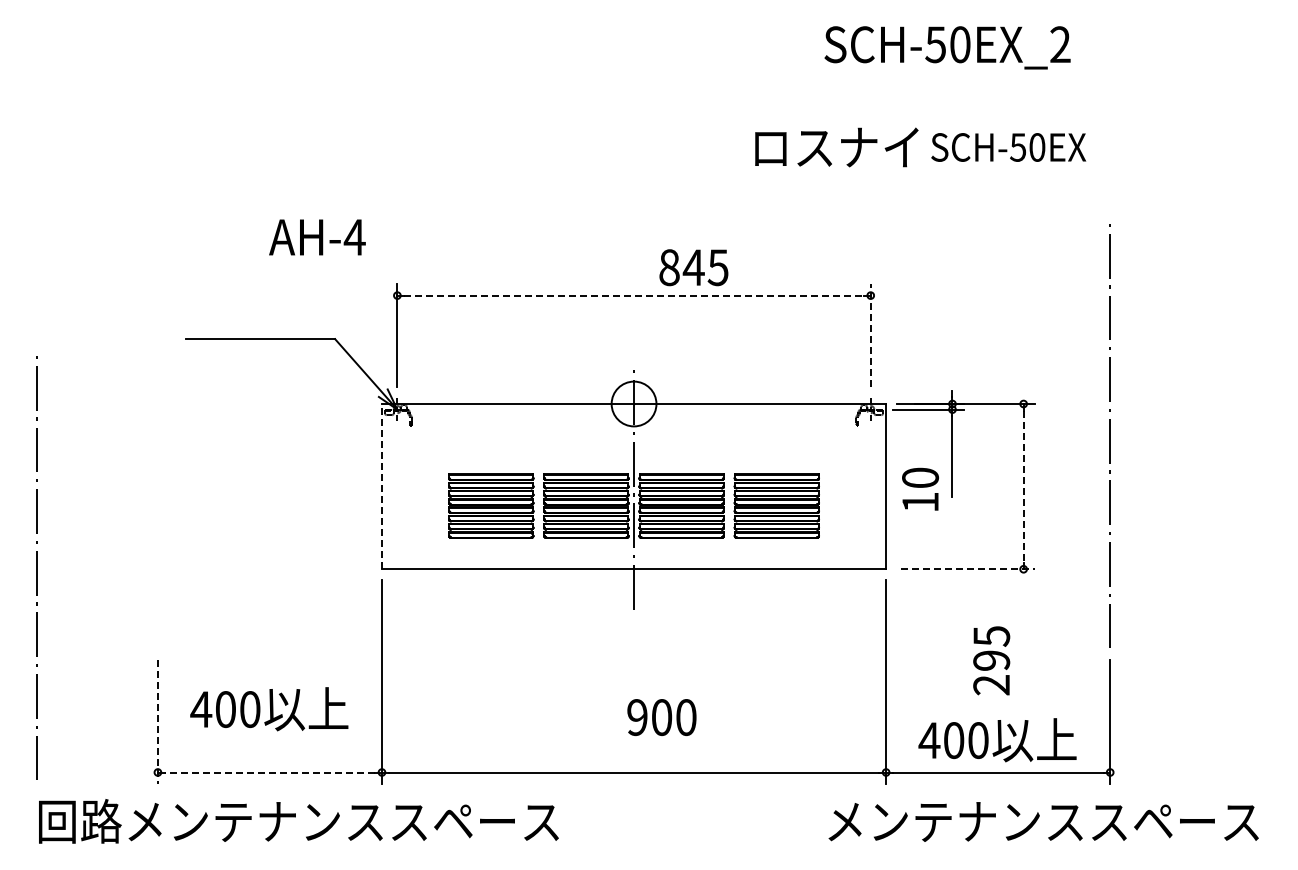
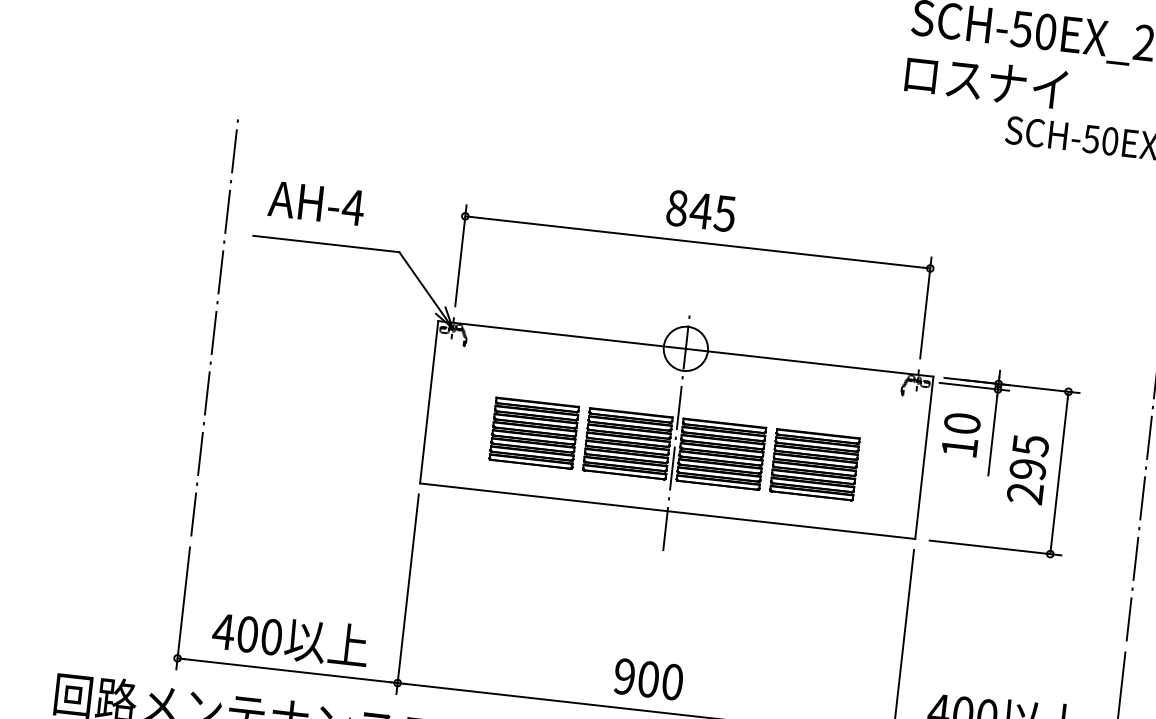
text: (836, 147) -> (985, 81), moved
text: (317, 237) -> (316, 203), moved
text: (693, 267) -> (700, 210), moved
line: (634, 295) -> (698, 242), dashed -> solid
line: (870, 335) -> (925, 307), dashed -> solid
line: (381, 486) -> (428, 402), dashed -> solid
line: (1023, 486) -> (1059, 472), dashed -> solid
text: (920, 488) -> (961, 433), moved
line: (36, 567) -> (214, 327), moved
line: (968, 569) -> (996, 548), dashed -> solid
text: (991, 660) -> (1027, 469), moved
text: (269, 709) -> (290, 639), moved
text: (661, 717) -> (648, 679), moved
line: (157, 722) -> (182, 609), dashed -> solid
line: (269, 772) -> (287, 670), dashed -> solid

